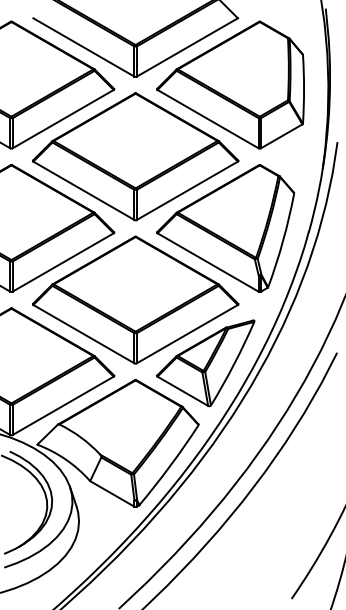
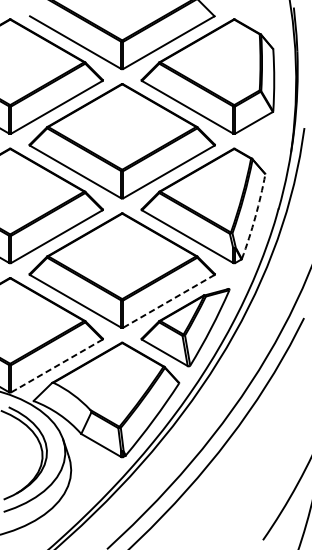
arc: (283, 240) -> (255, 216), solid -> dashed
line: (187, 333) -> (169, 300), solid -> dashed
line: (63, 405) -> (57, 365), solid -> dashed

